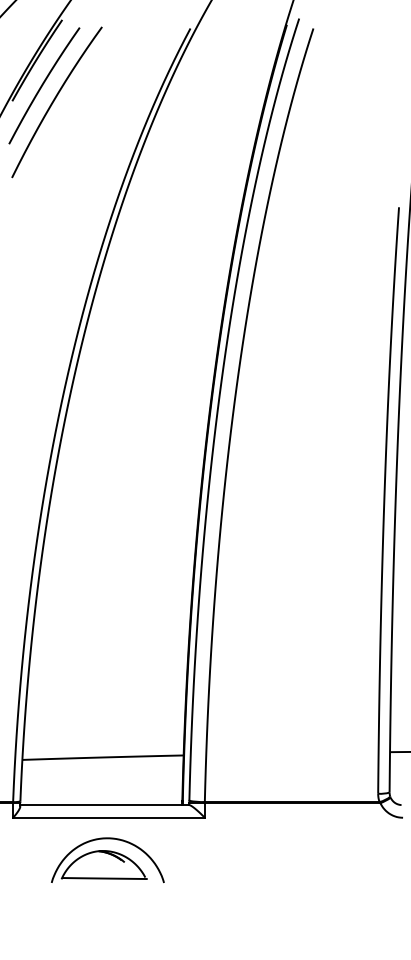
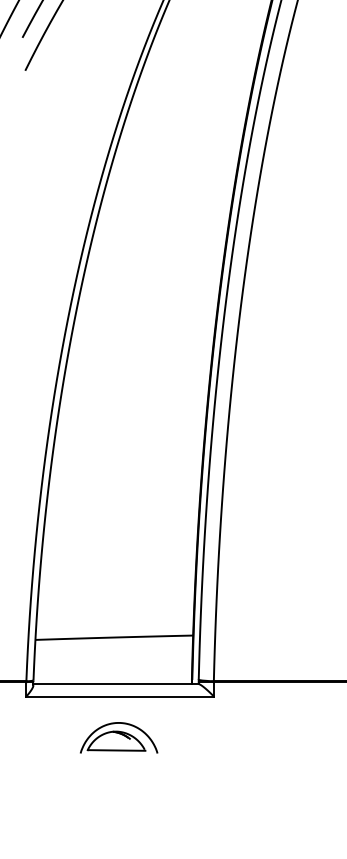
part: (107, 859) -> (118, 737), size x0.7

